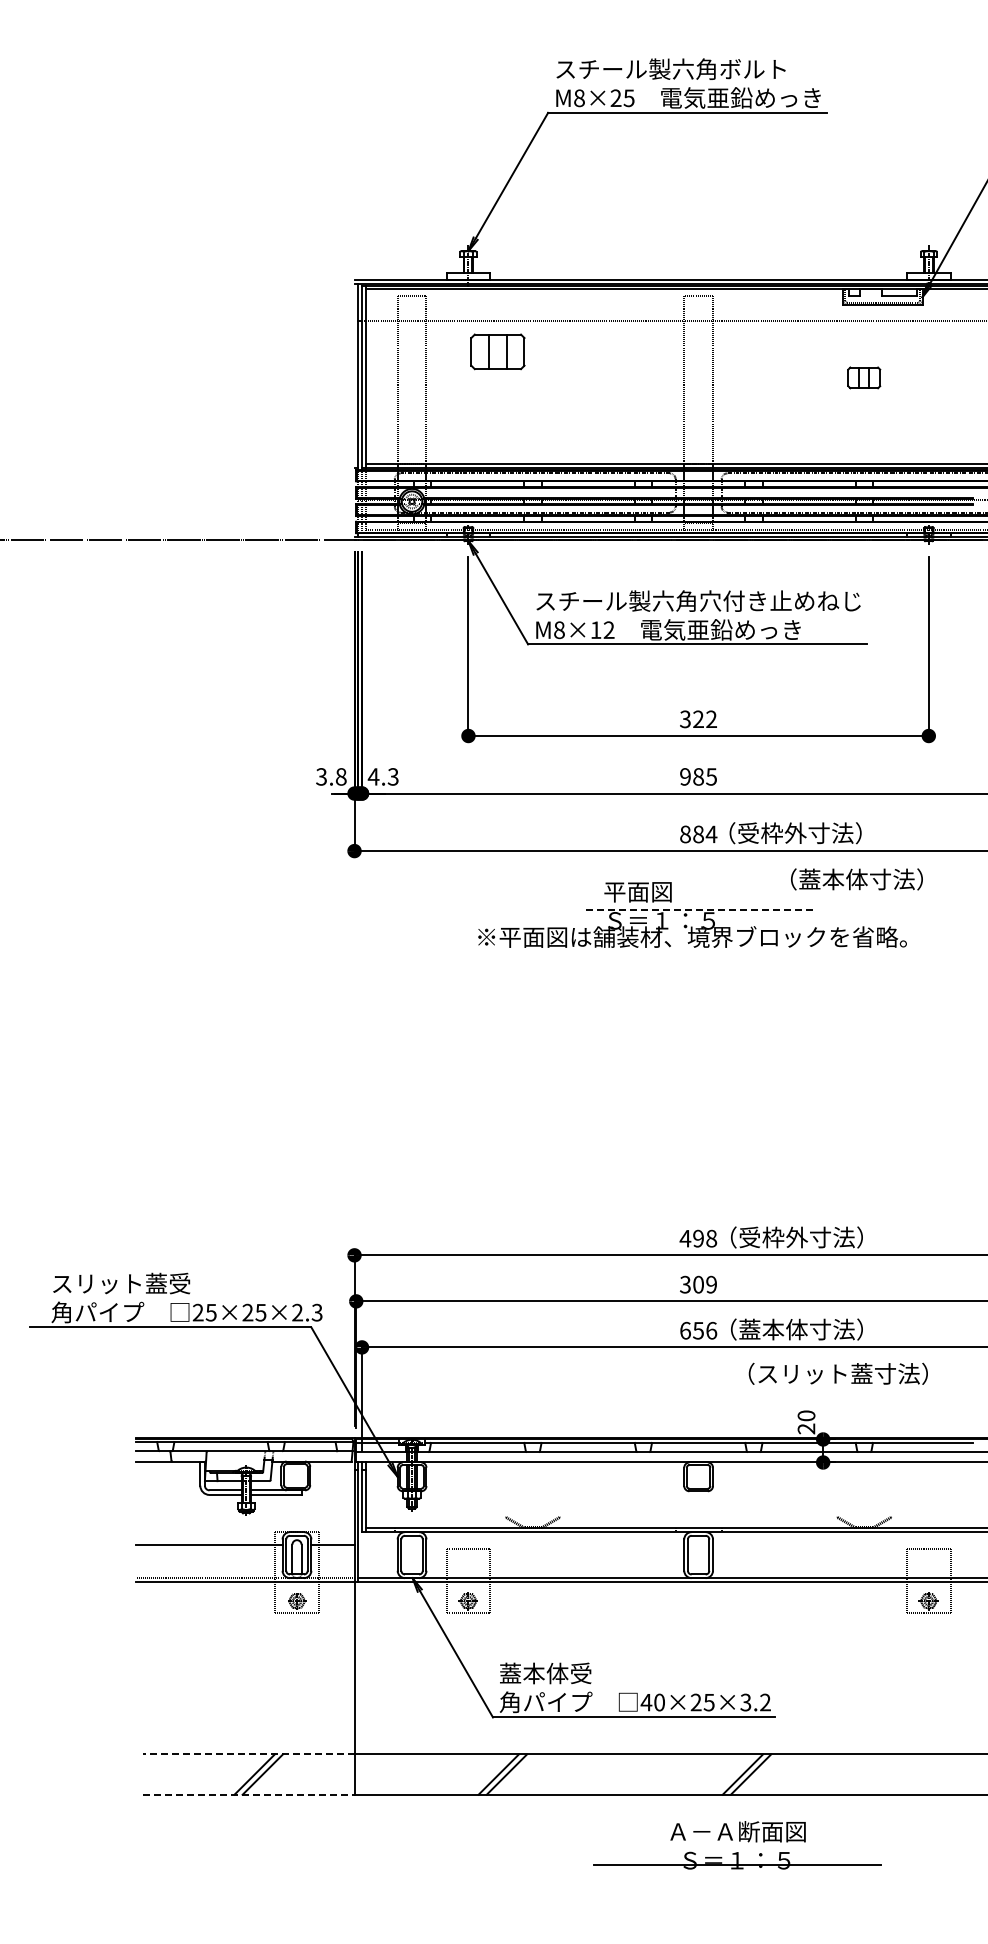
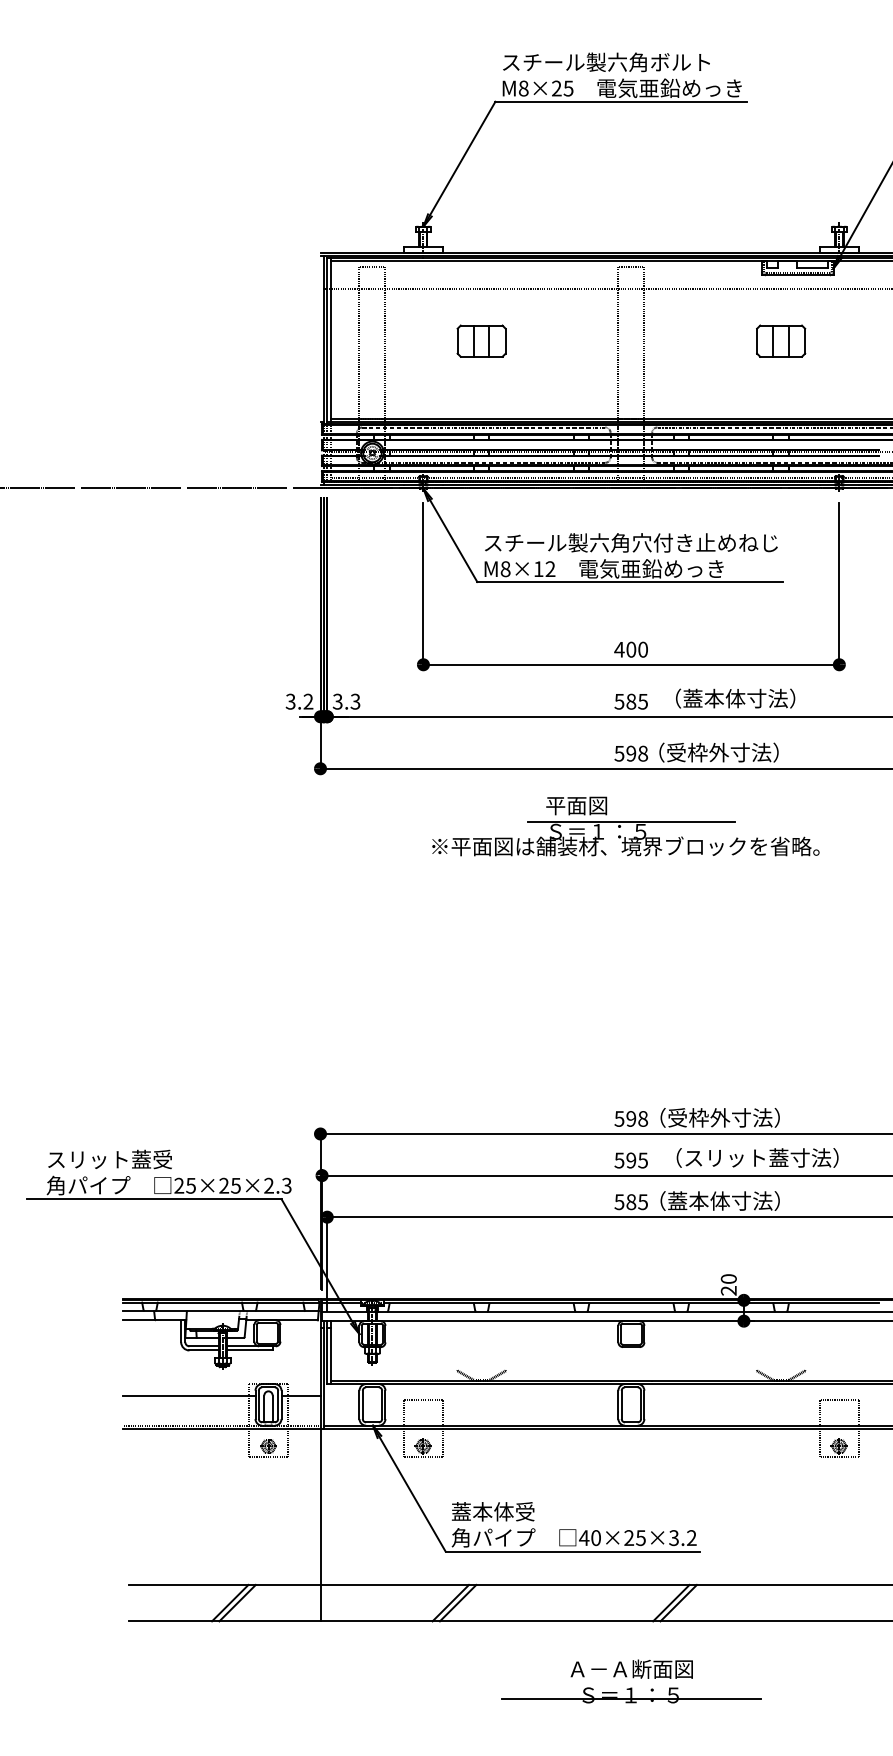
part: (497, 351) -> (481, 340), moved
part: (863, 377) -> (780, 340), size x1.67
text: (697, 719) -> (630, 649), 322 -> 400
text: (340, 776) -> (307, 701), 3.8 -> 3.2
text: (373, 776) -> (337, 701), 4.3 -> 3.3
text: (684, 776) -> (618, 701), 985 -> 585
text: (698, 834) -> (631, 753), 884 -> 598
text: (856, 879) -> (735, 698), moved
line: (698, 909) -> (631, 821), dashed -> solid
text: (685, 1238) -> (619, 1118), 498 -> 598
text: (698, 1284) -> (631, 1160), 309 -> 595
text: (698, 1330) -> (631, 1201), 656 -> 585
text: (837, 1373) -> (756, 1157), moved
line: (248, 1754) -> (224, 1584), dashed -> solid
line: (248, 1794) -> (224, 1621), dashed -> solid
part: (737, 1845) -> (631, 1681), moved

